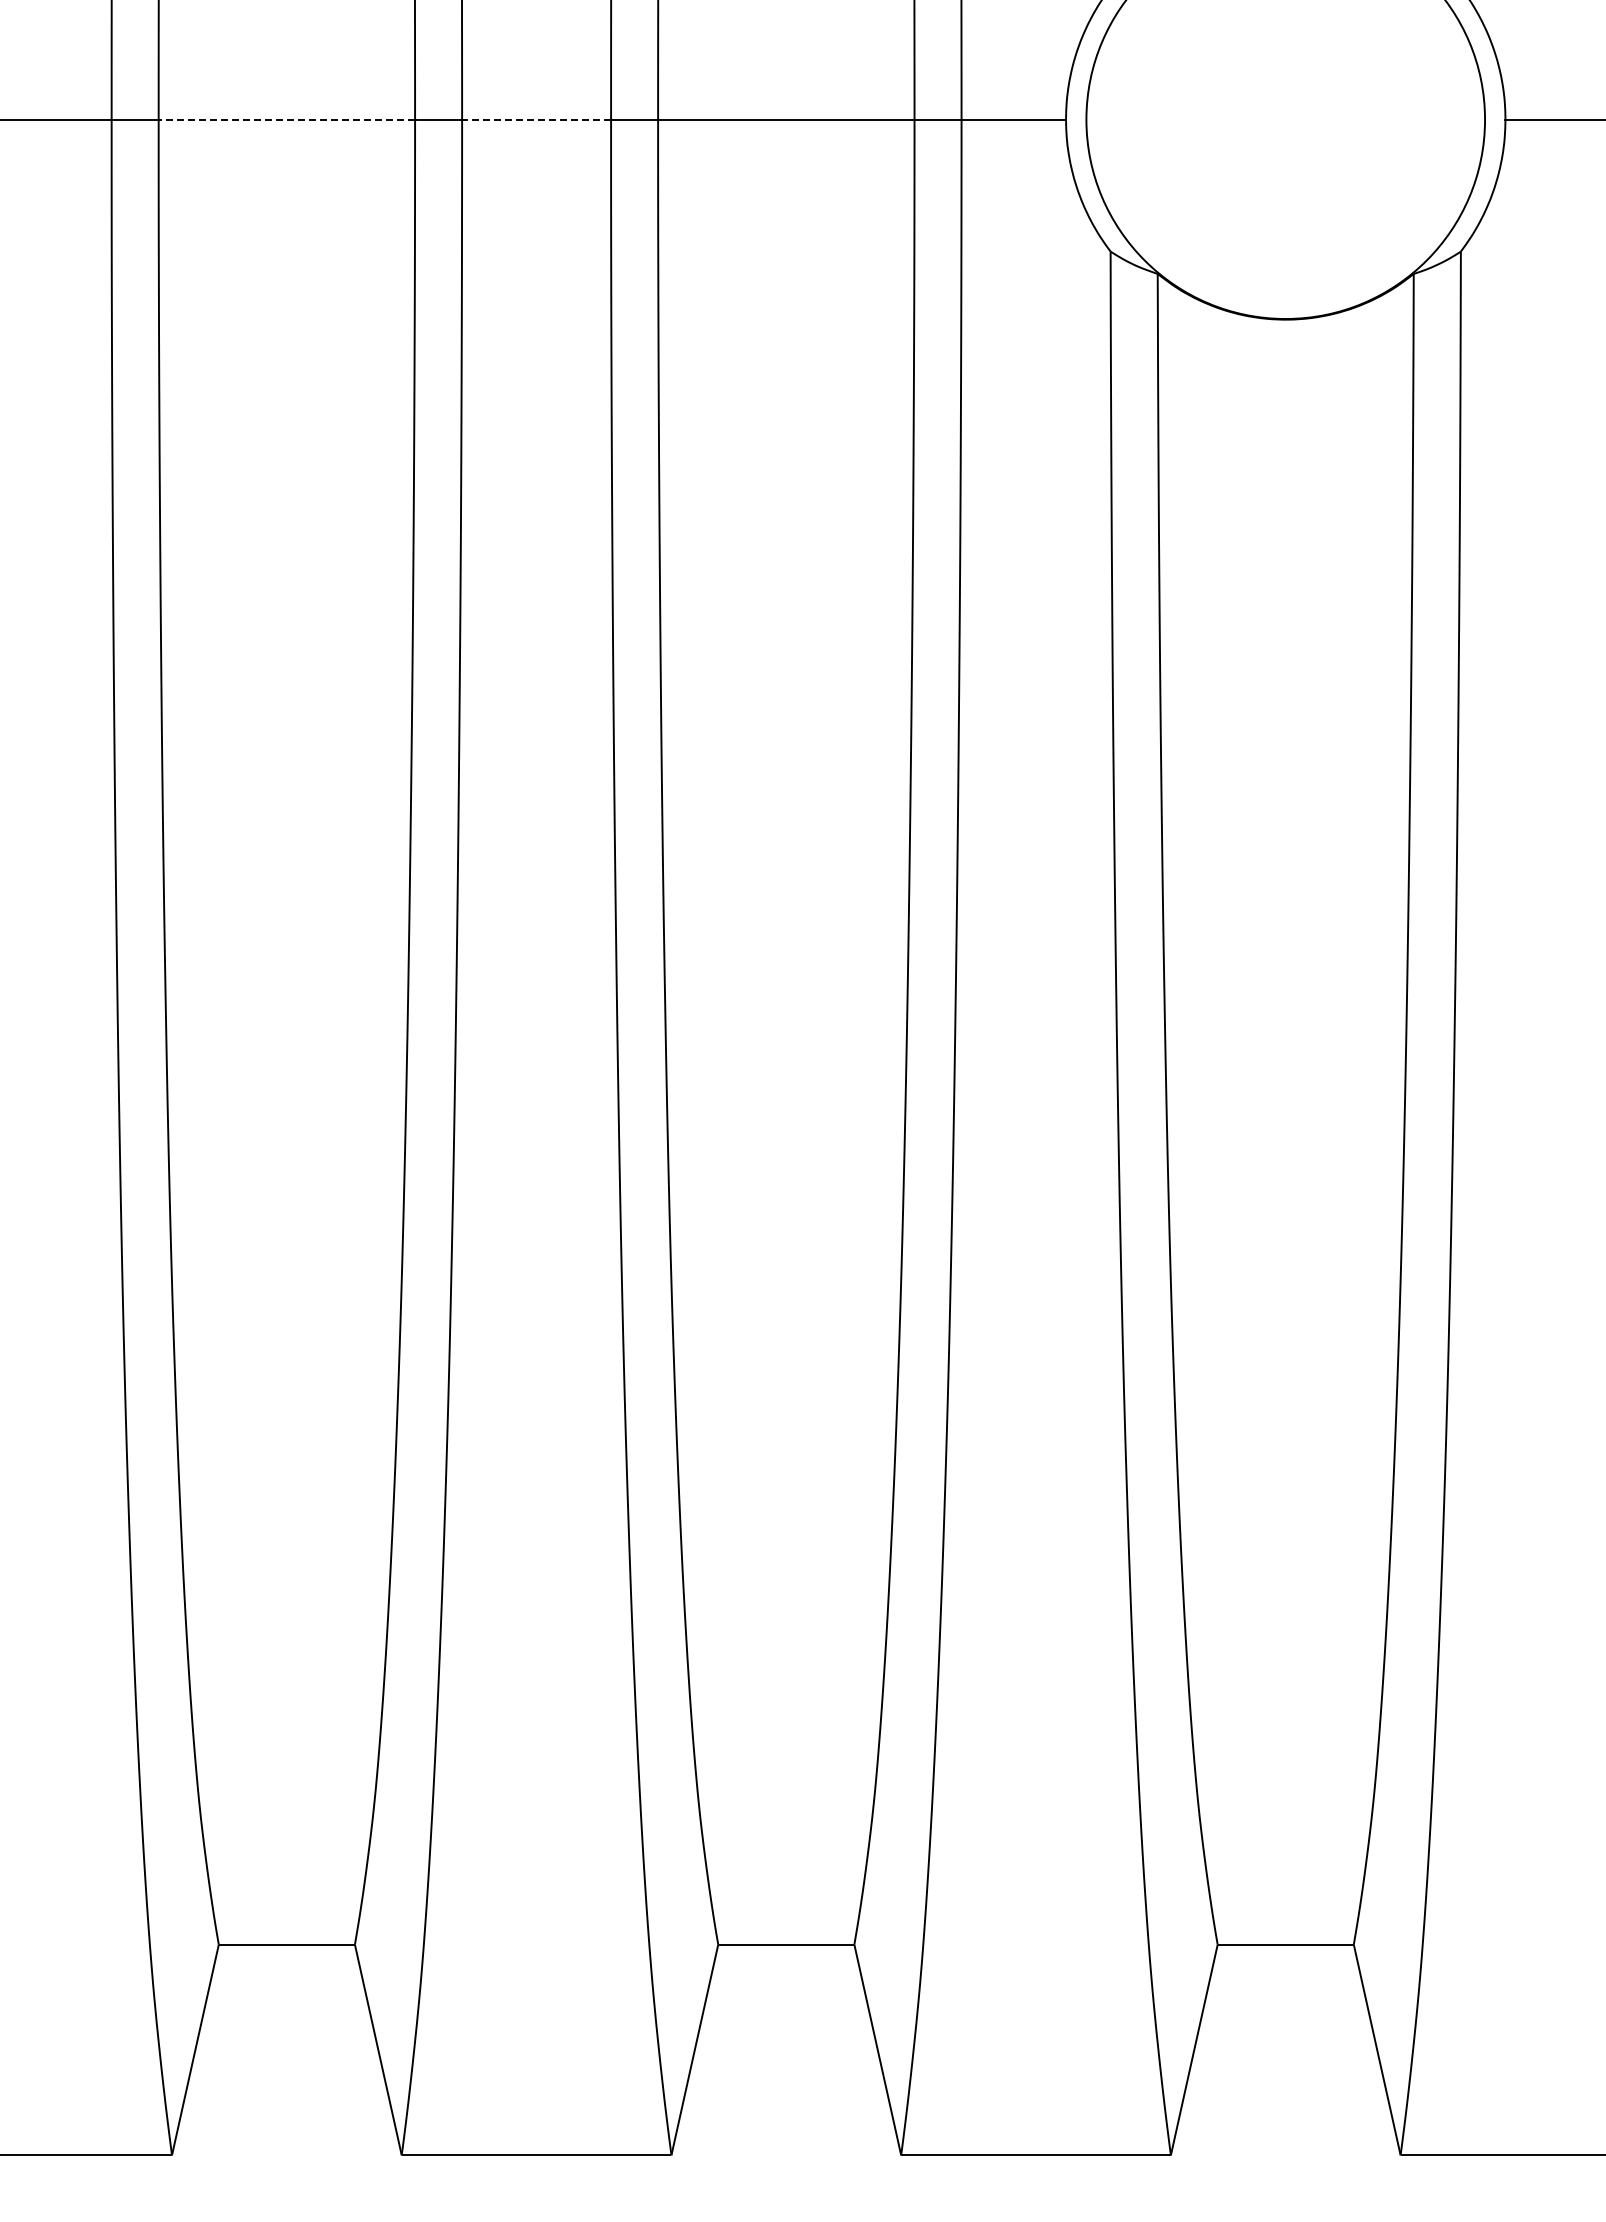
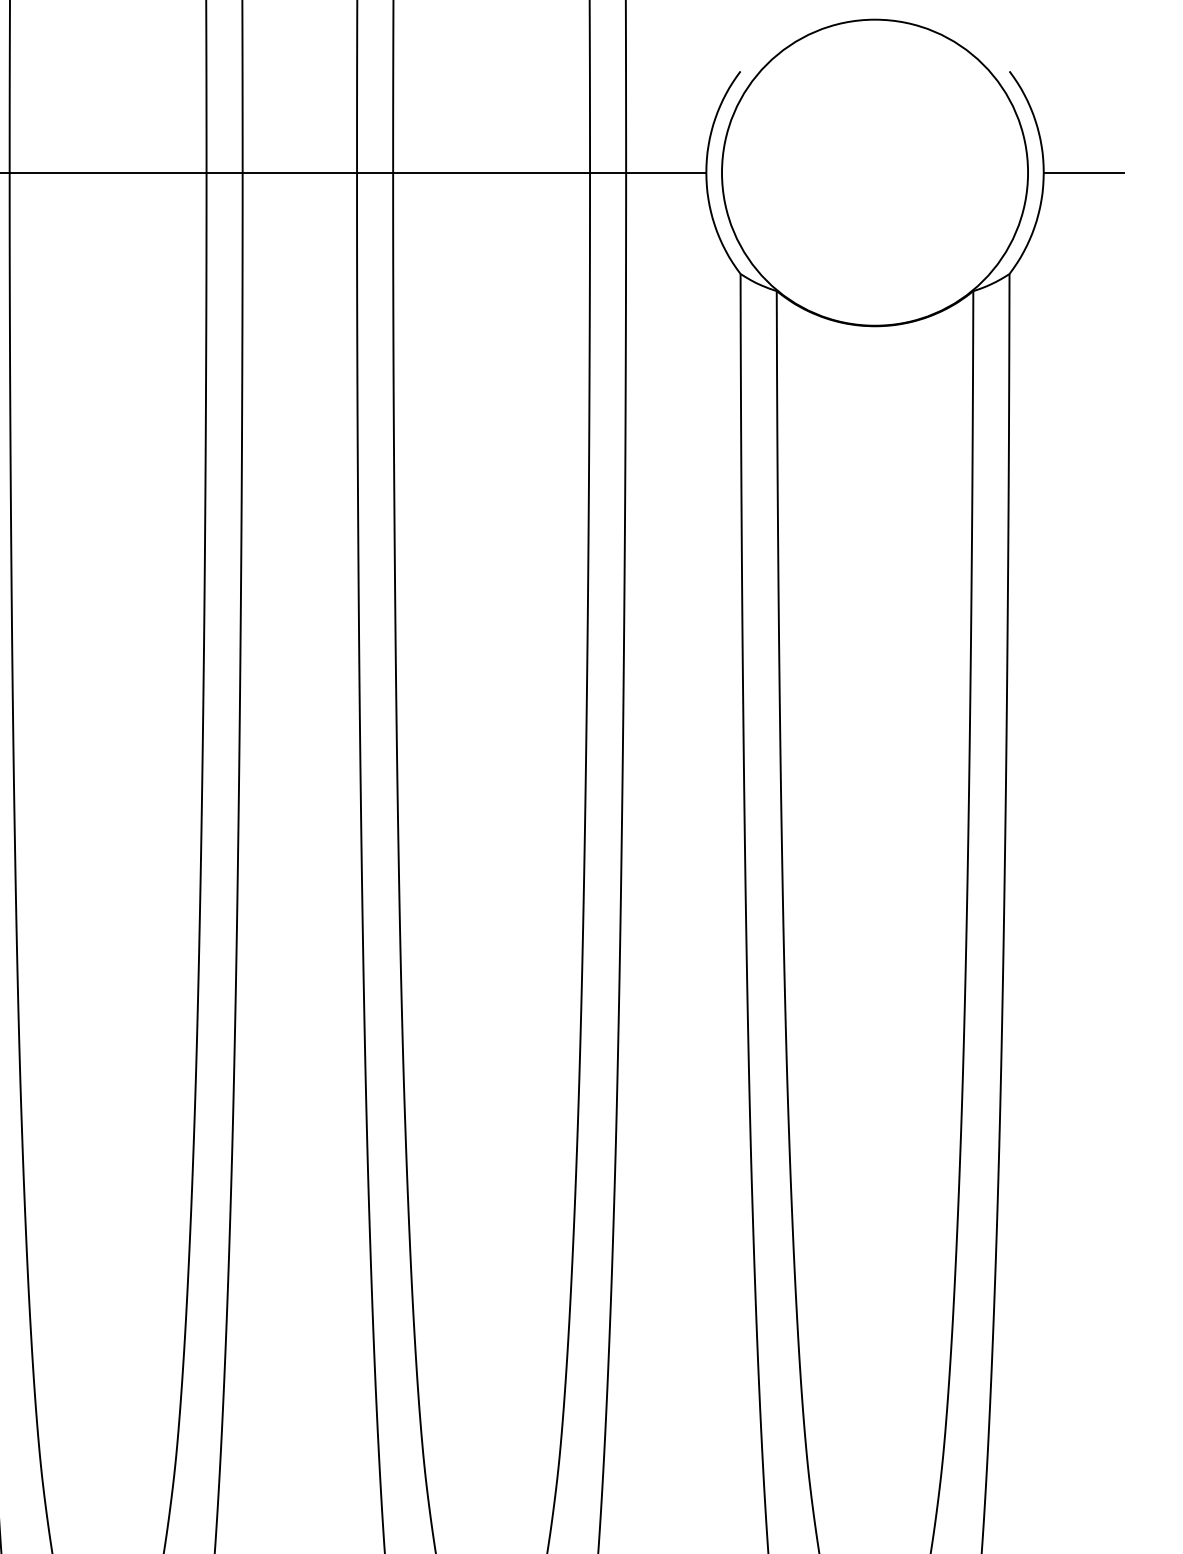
line: (286, 119) -> (107, 172), dashed -> solid
line: (536, 119) -> (299, 172), dashed -> solid

